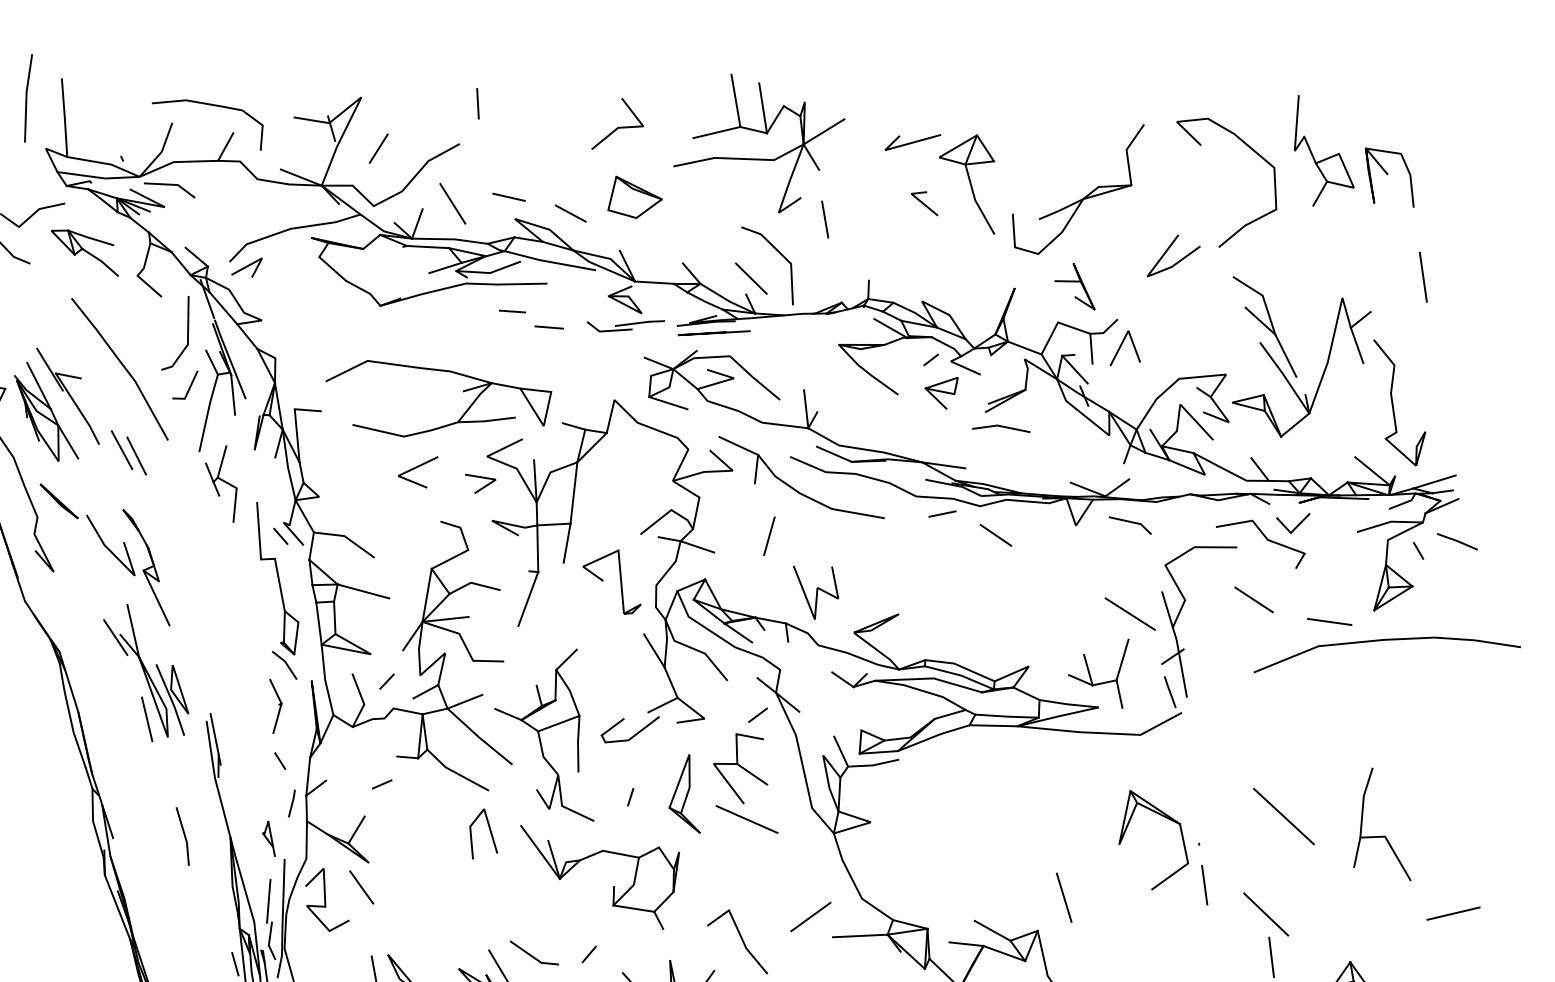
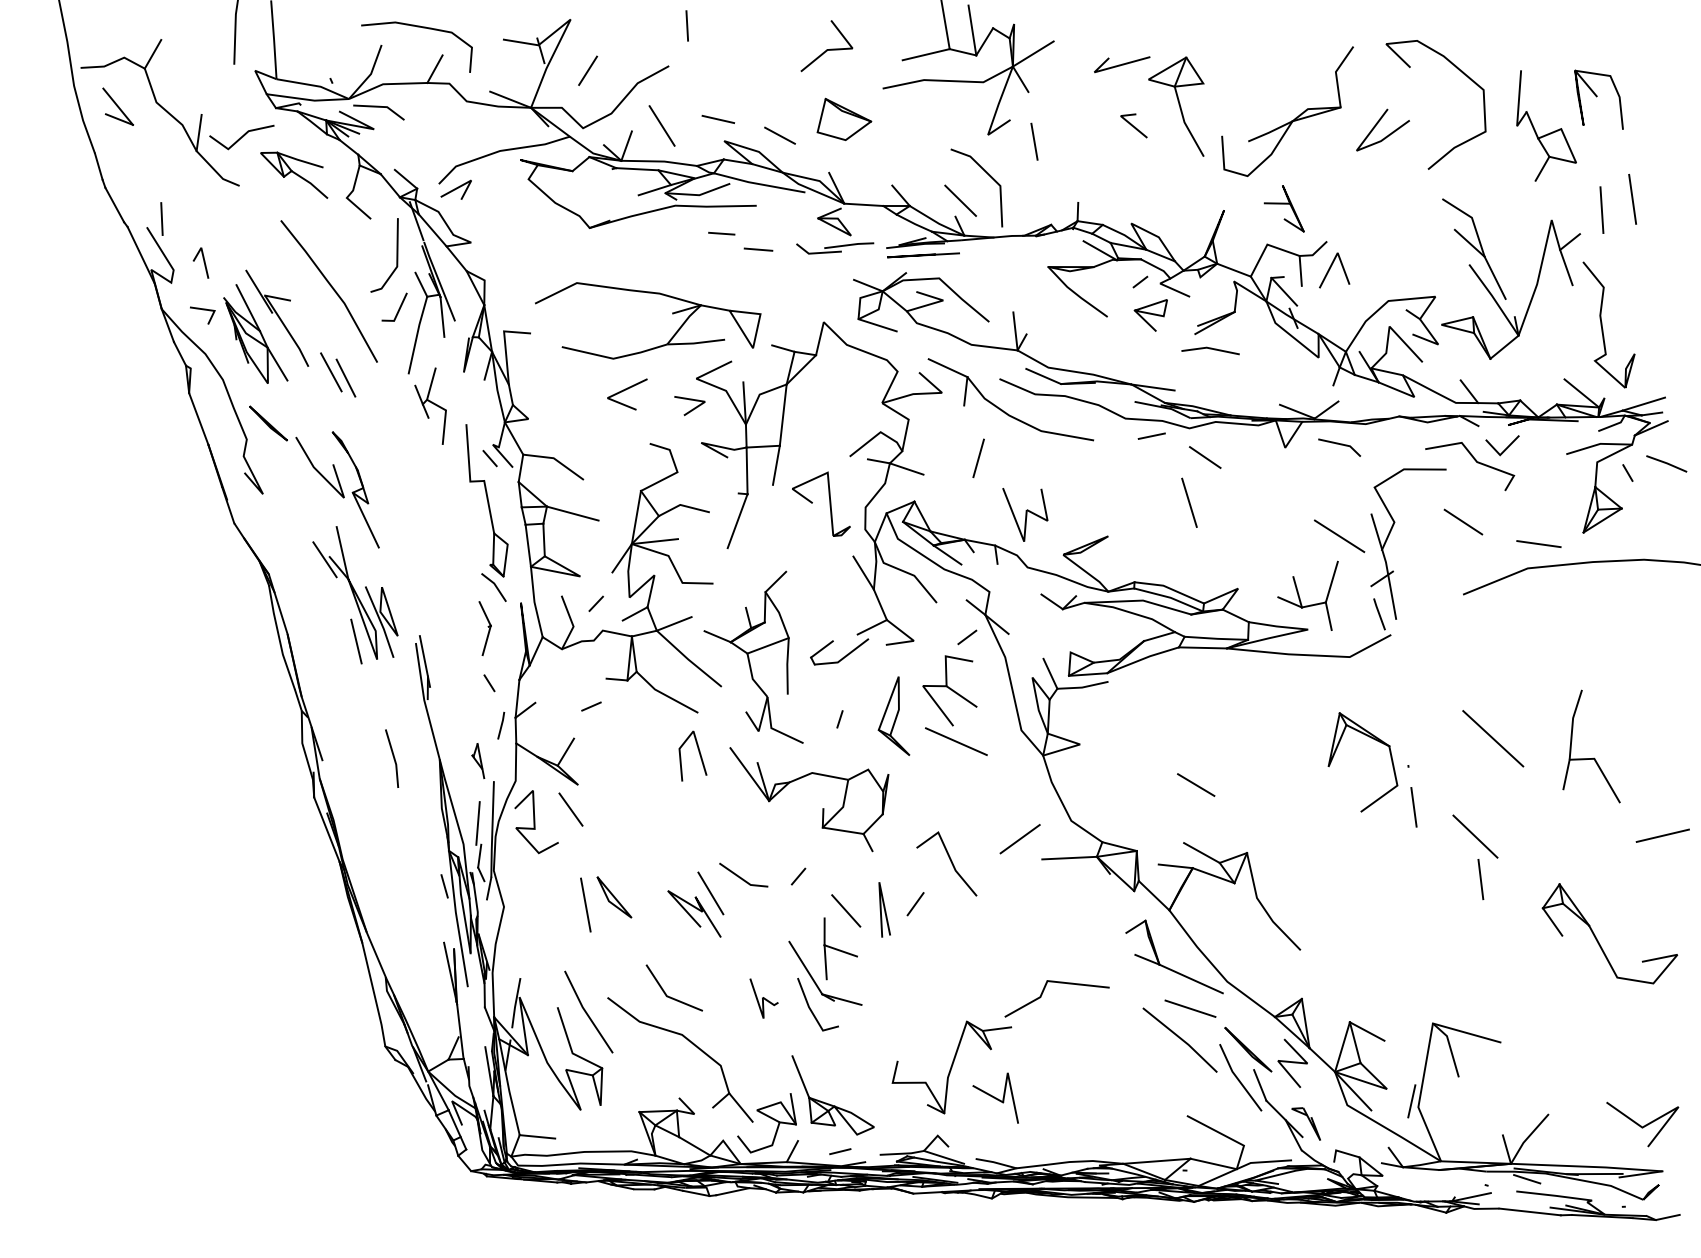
part: (1327, 157) -> (1549, 132), moved
line: (1167, 252) -> (1376, 126), moved
line: (1392, 288) -> (1601, 210), added
line: (987, 862) -> (1196, 784), added
line: (1064, 897) -> (1189, 502), moved

